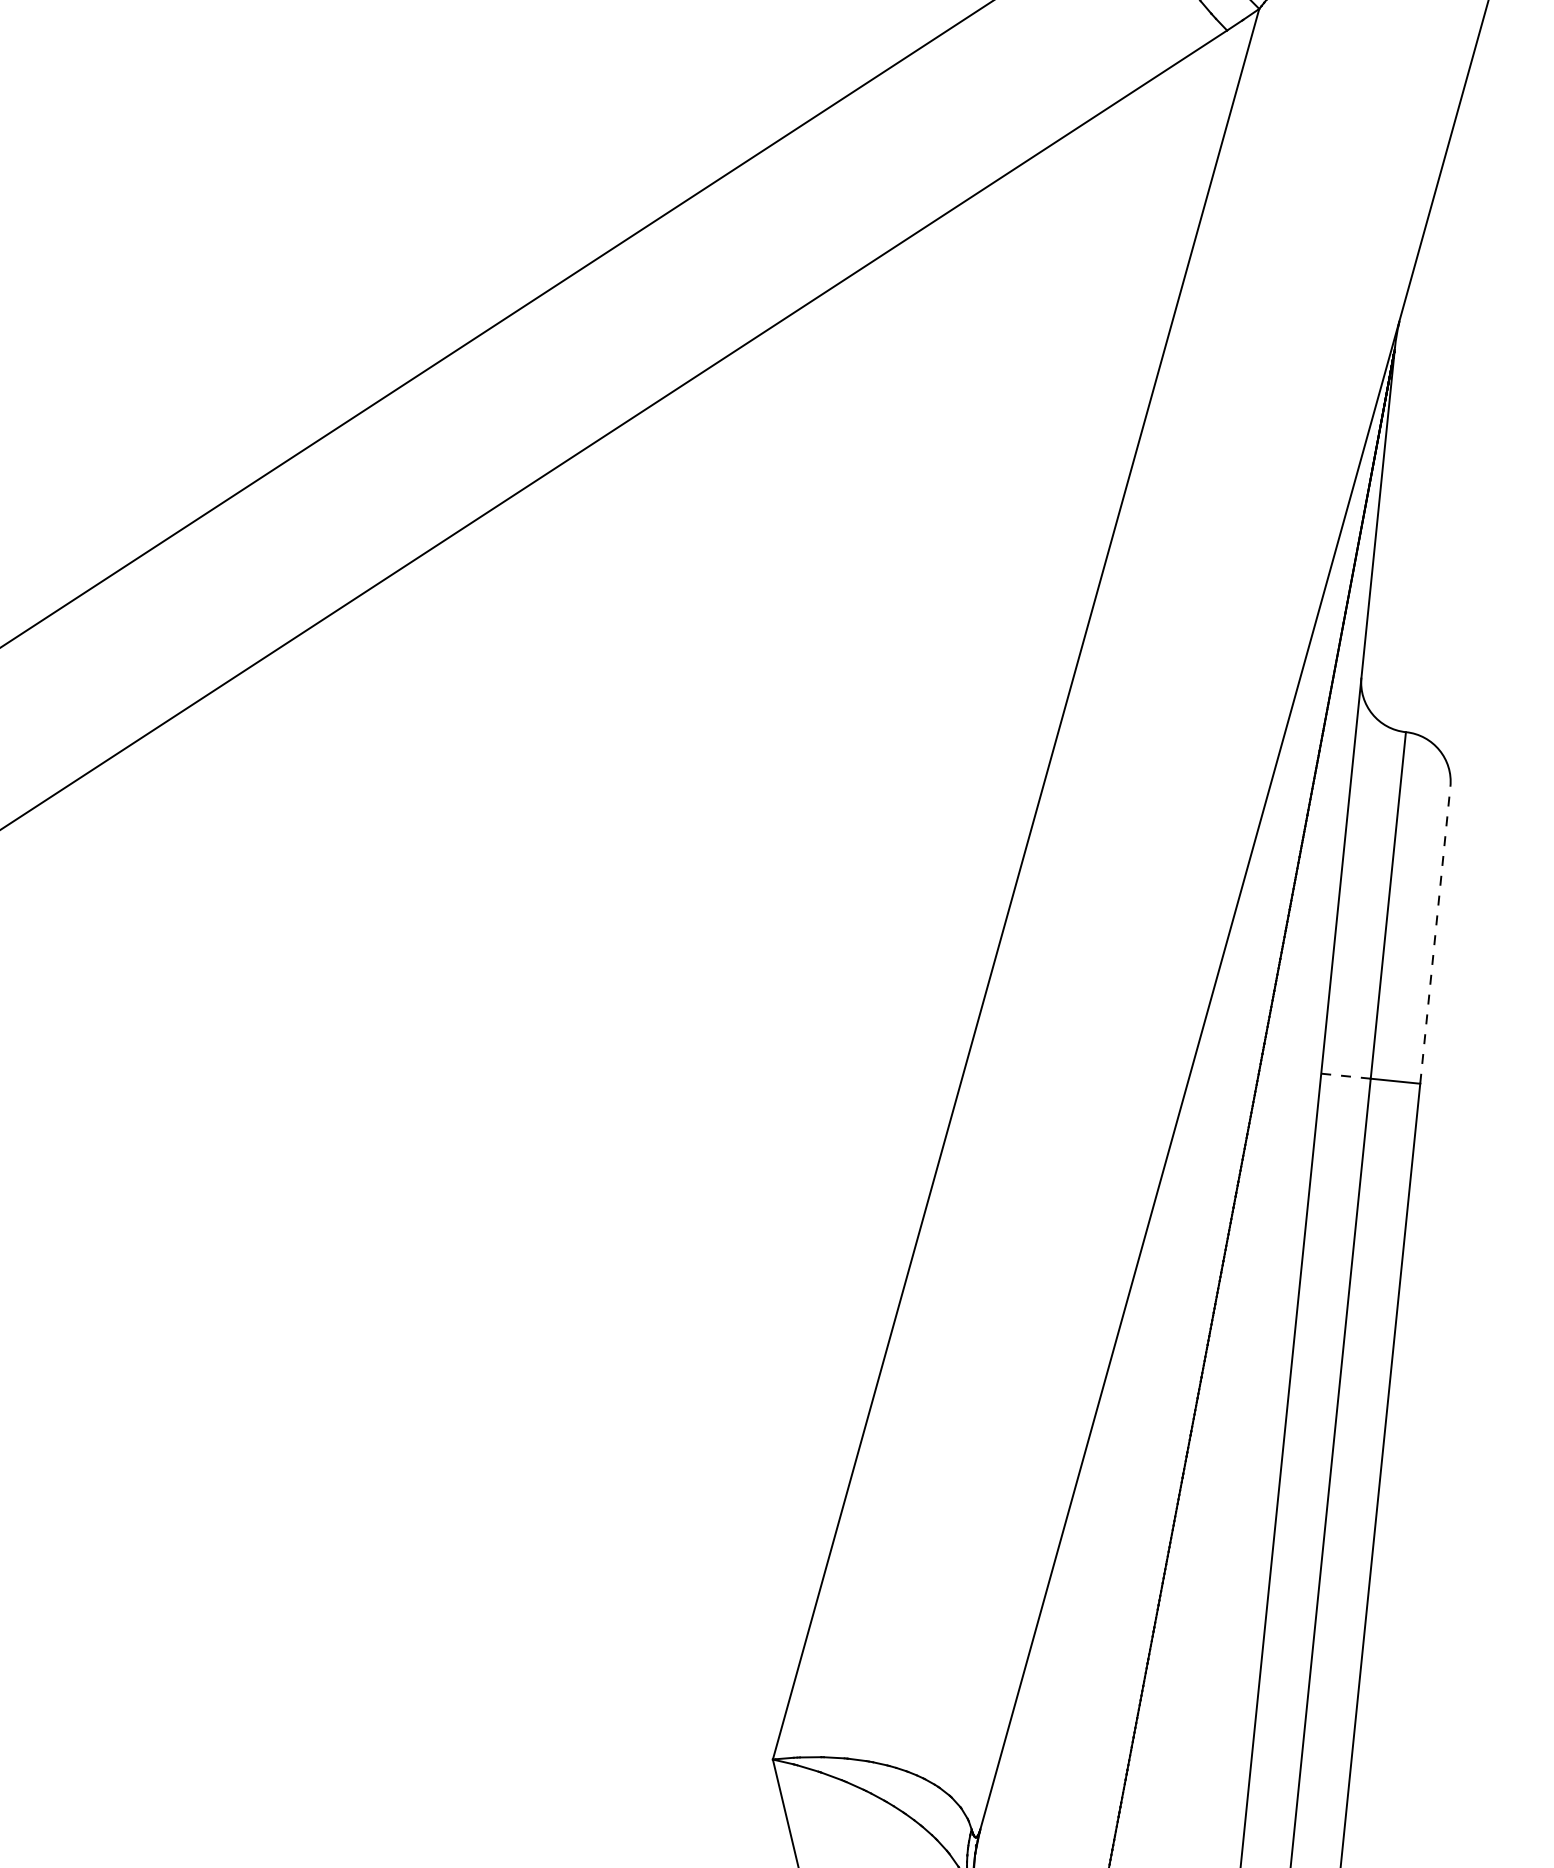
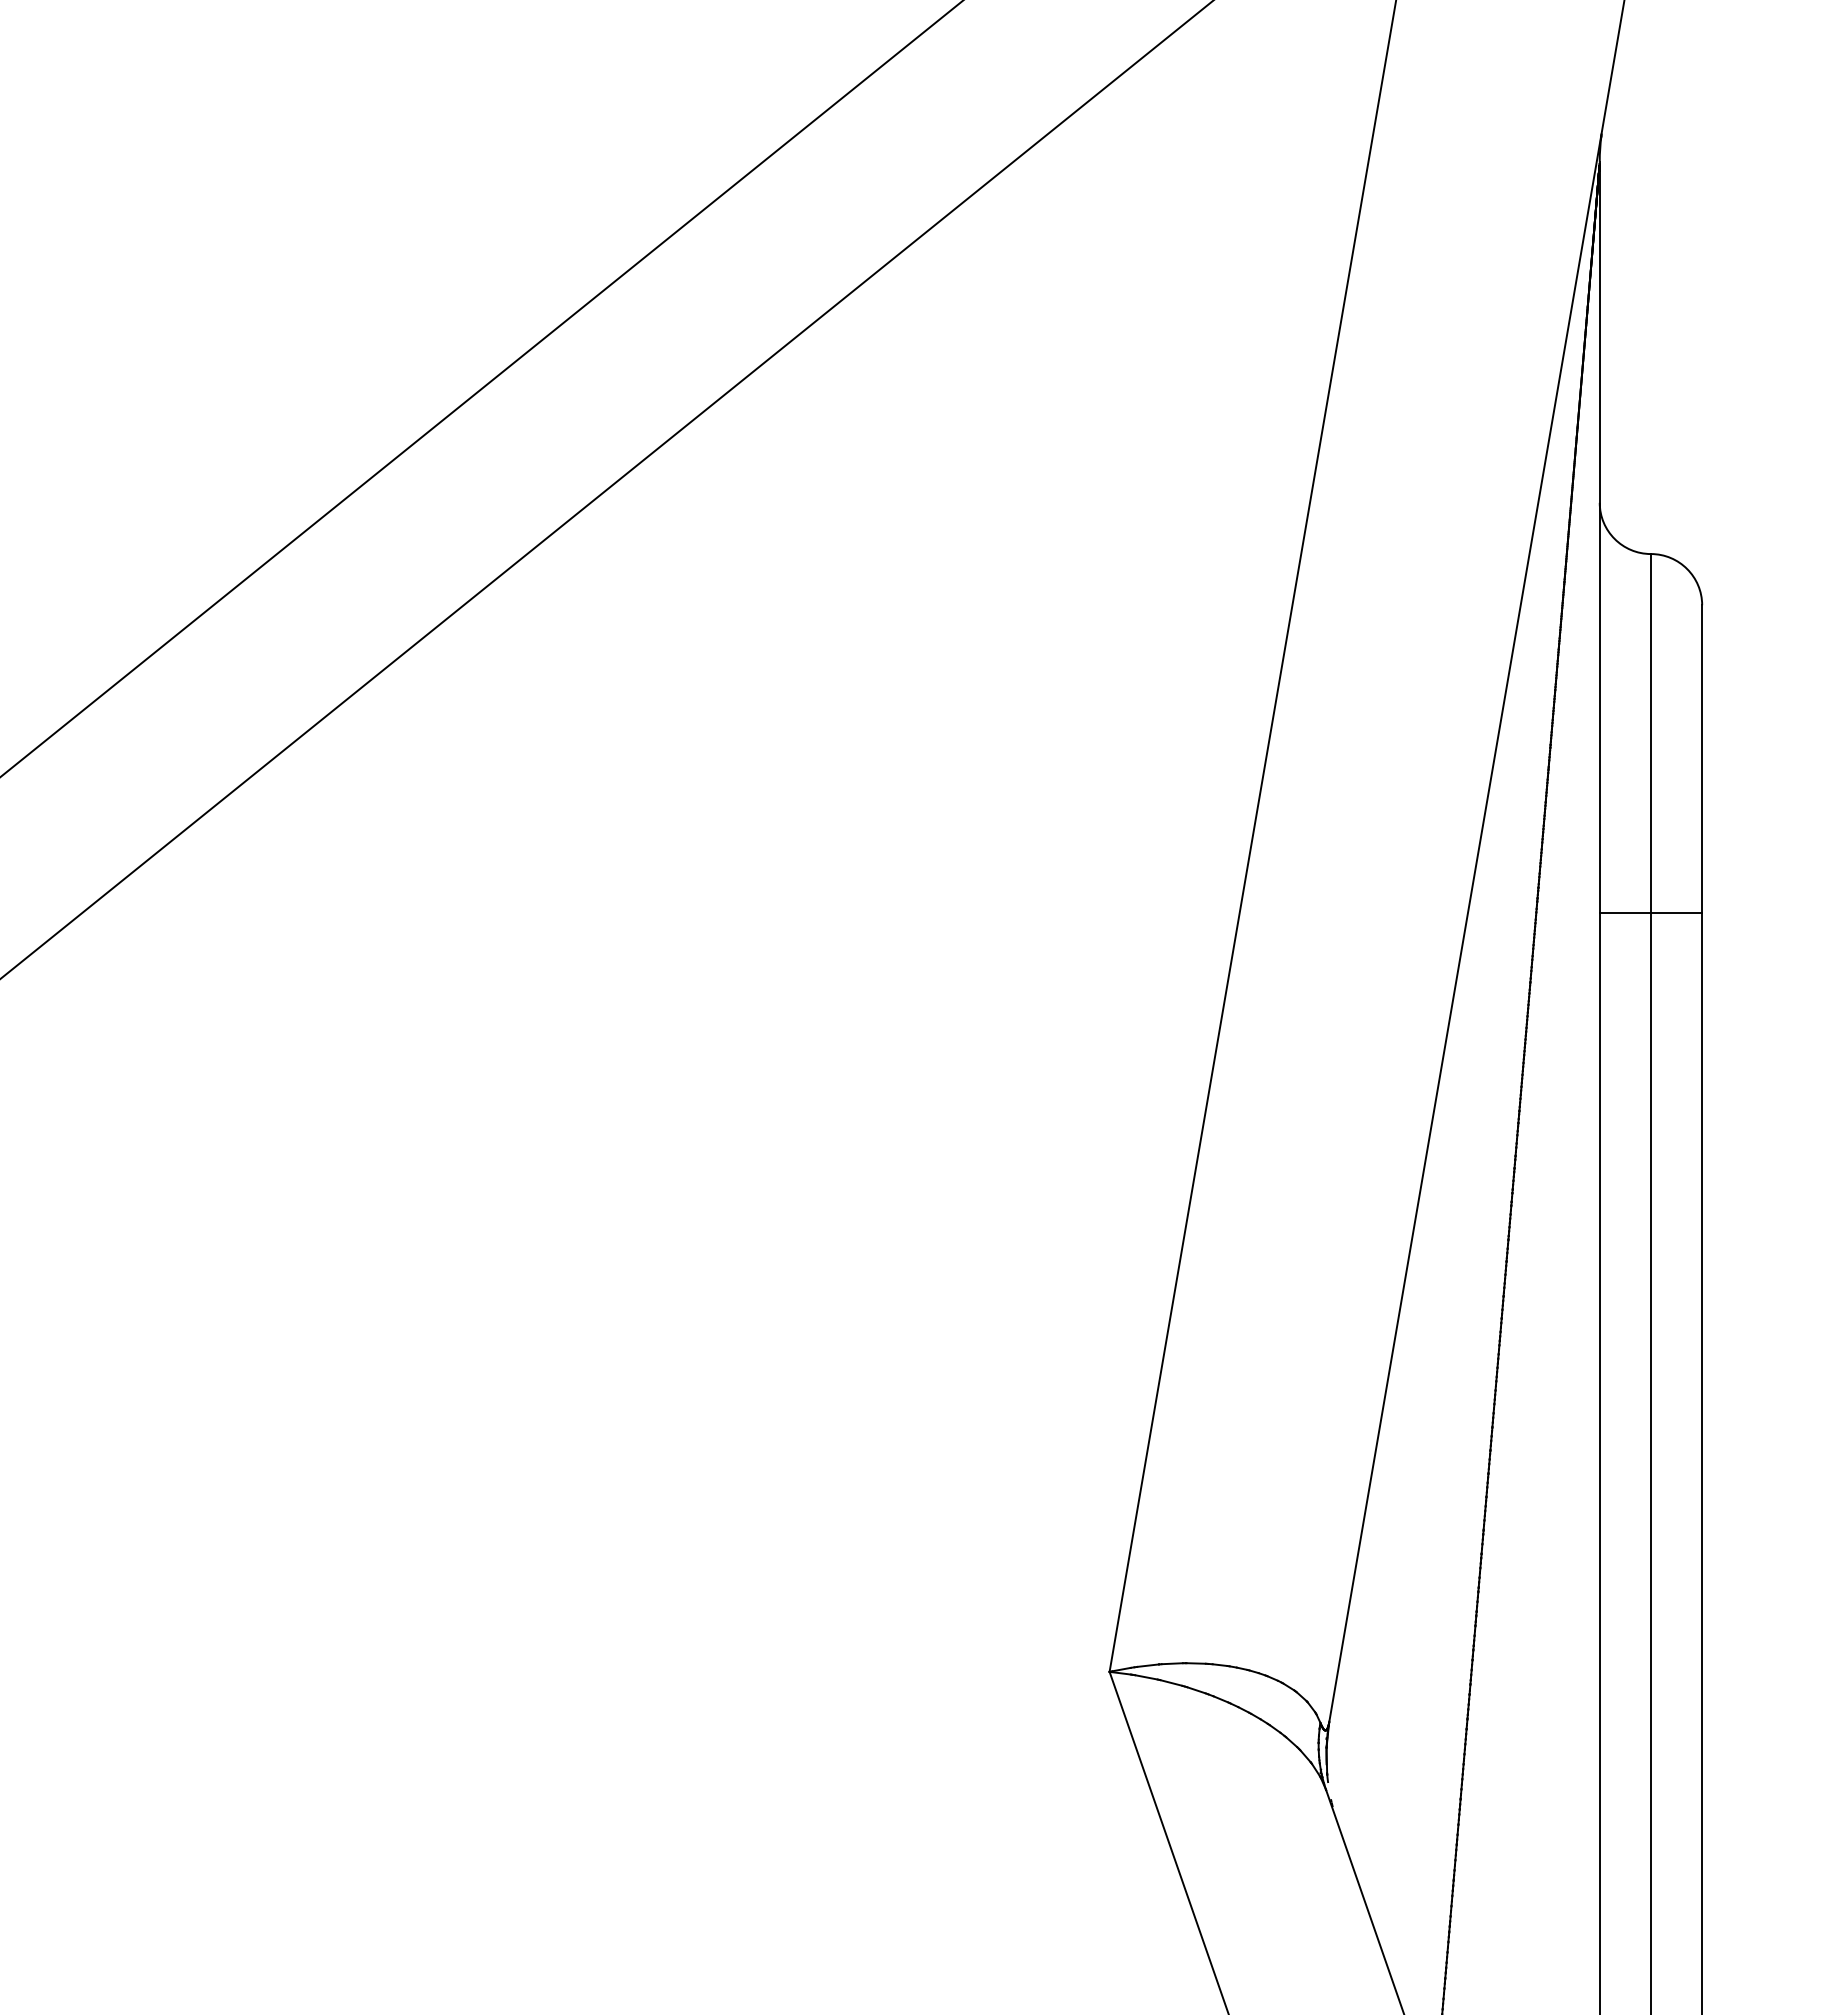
line: (1435, 934) -> (1702, 758), dashed -> solid
line: (1346, 1076) -> (1625, 912), dashed -> solid

